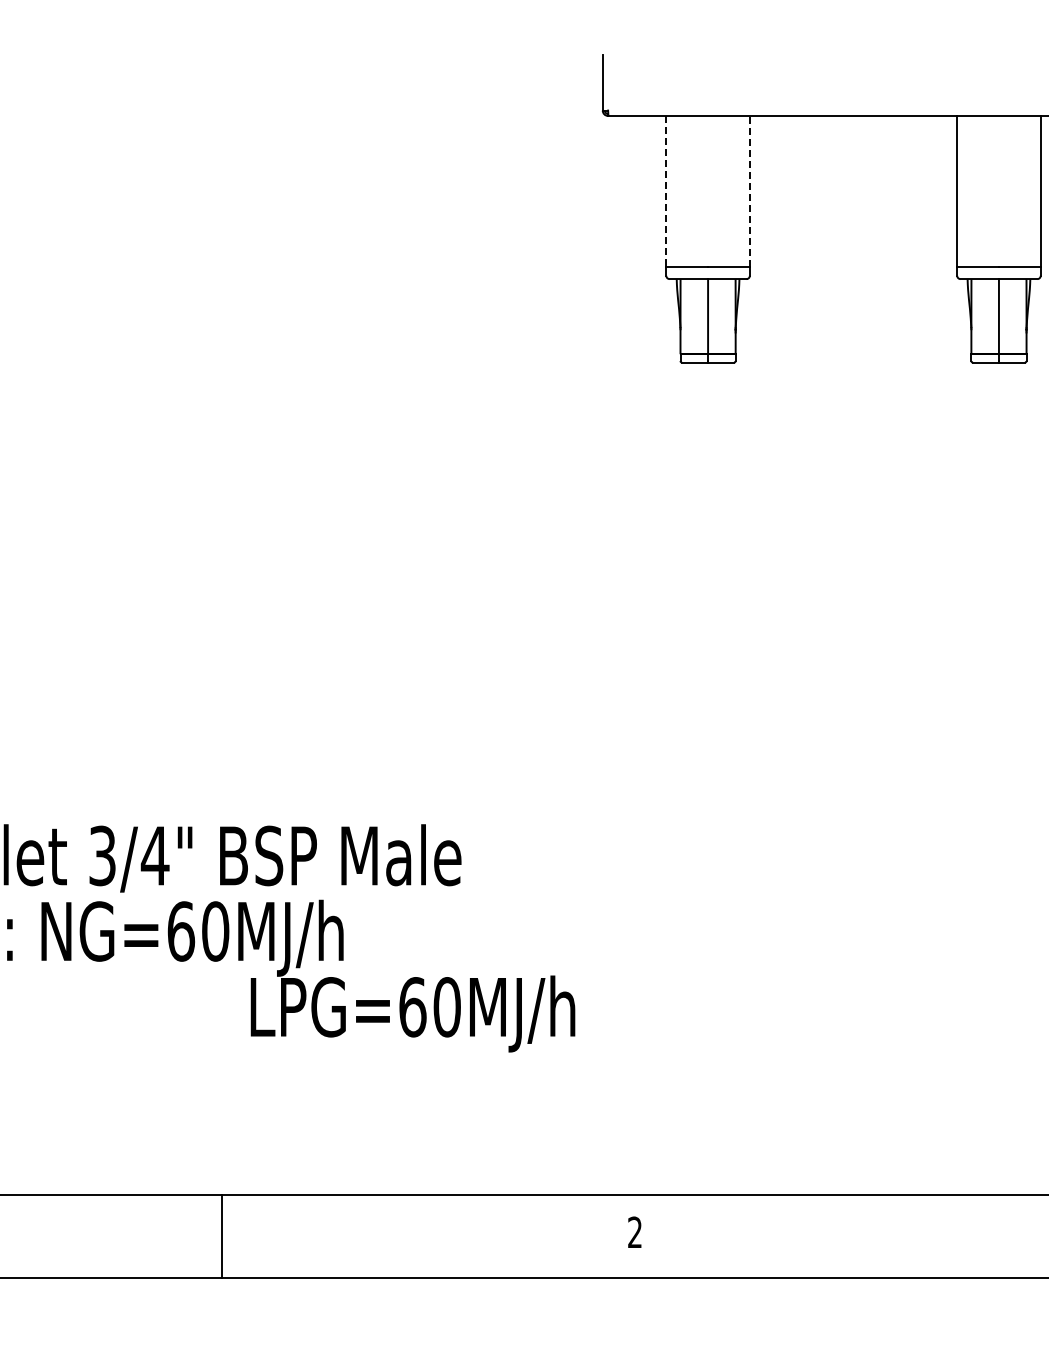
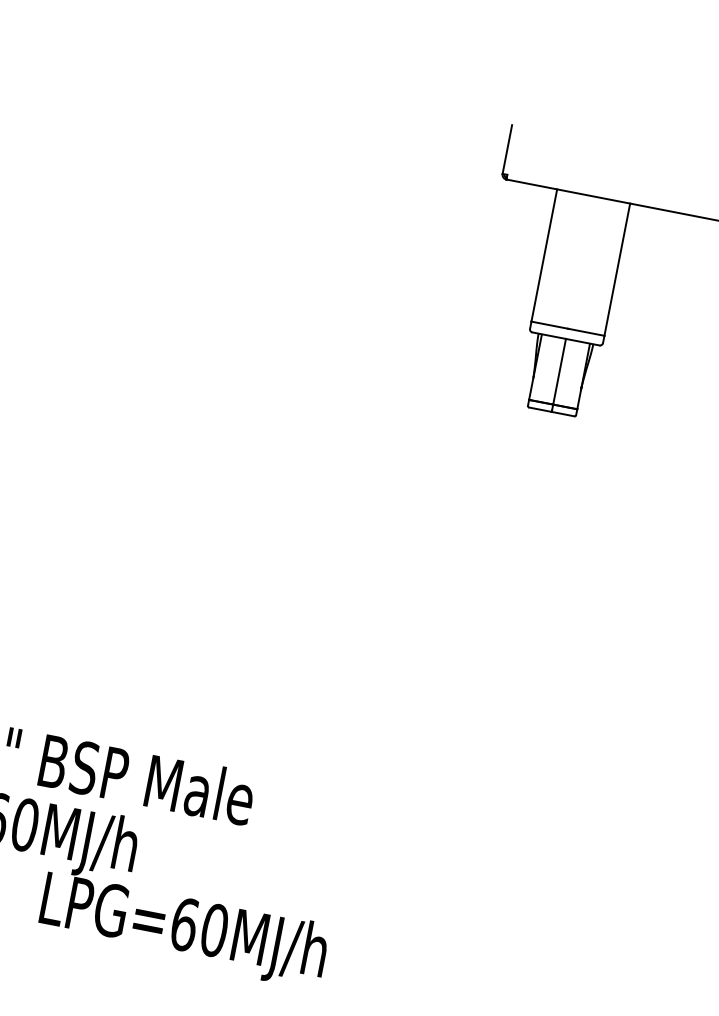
line: (666, 191) -> (544, 255), dashed -> solid
line: (749, 191) -> (617, 269), dashed -> solid

